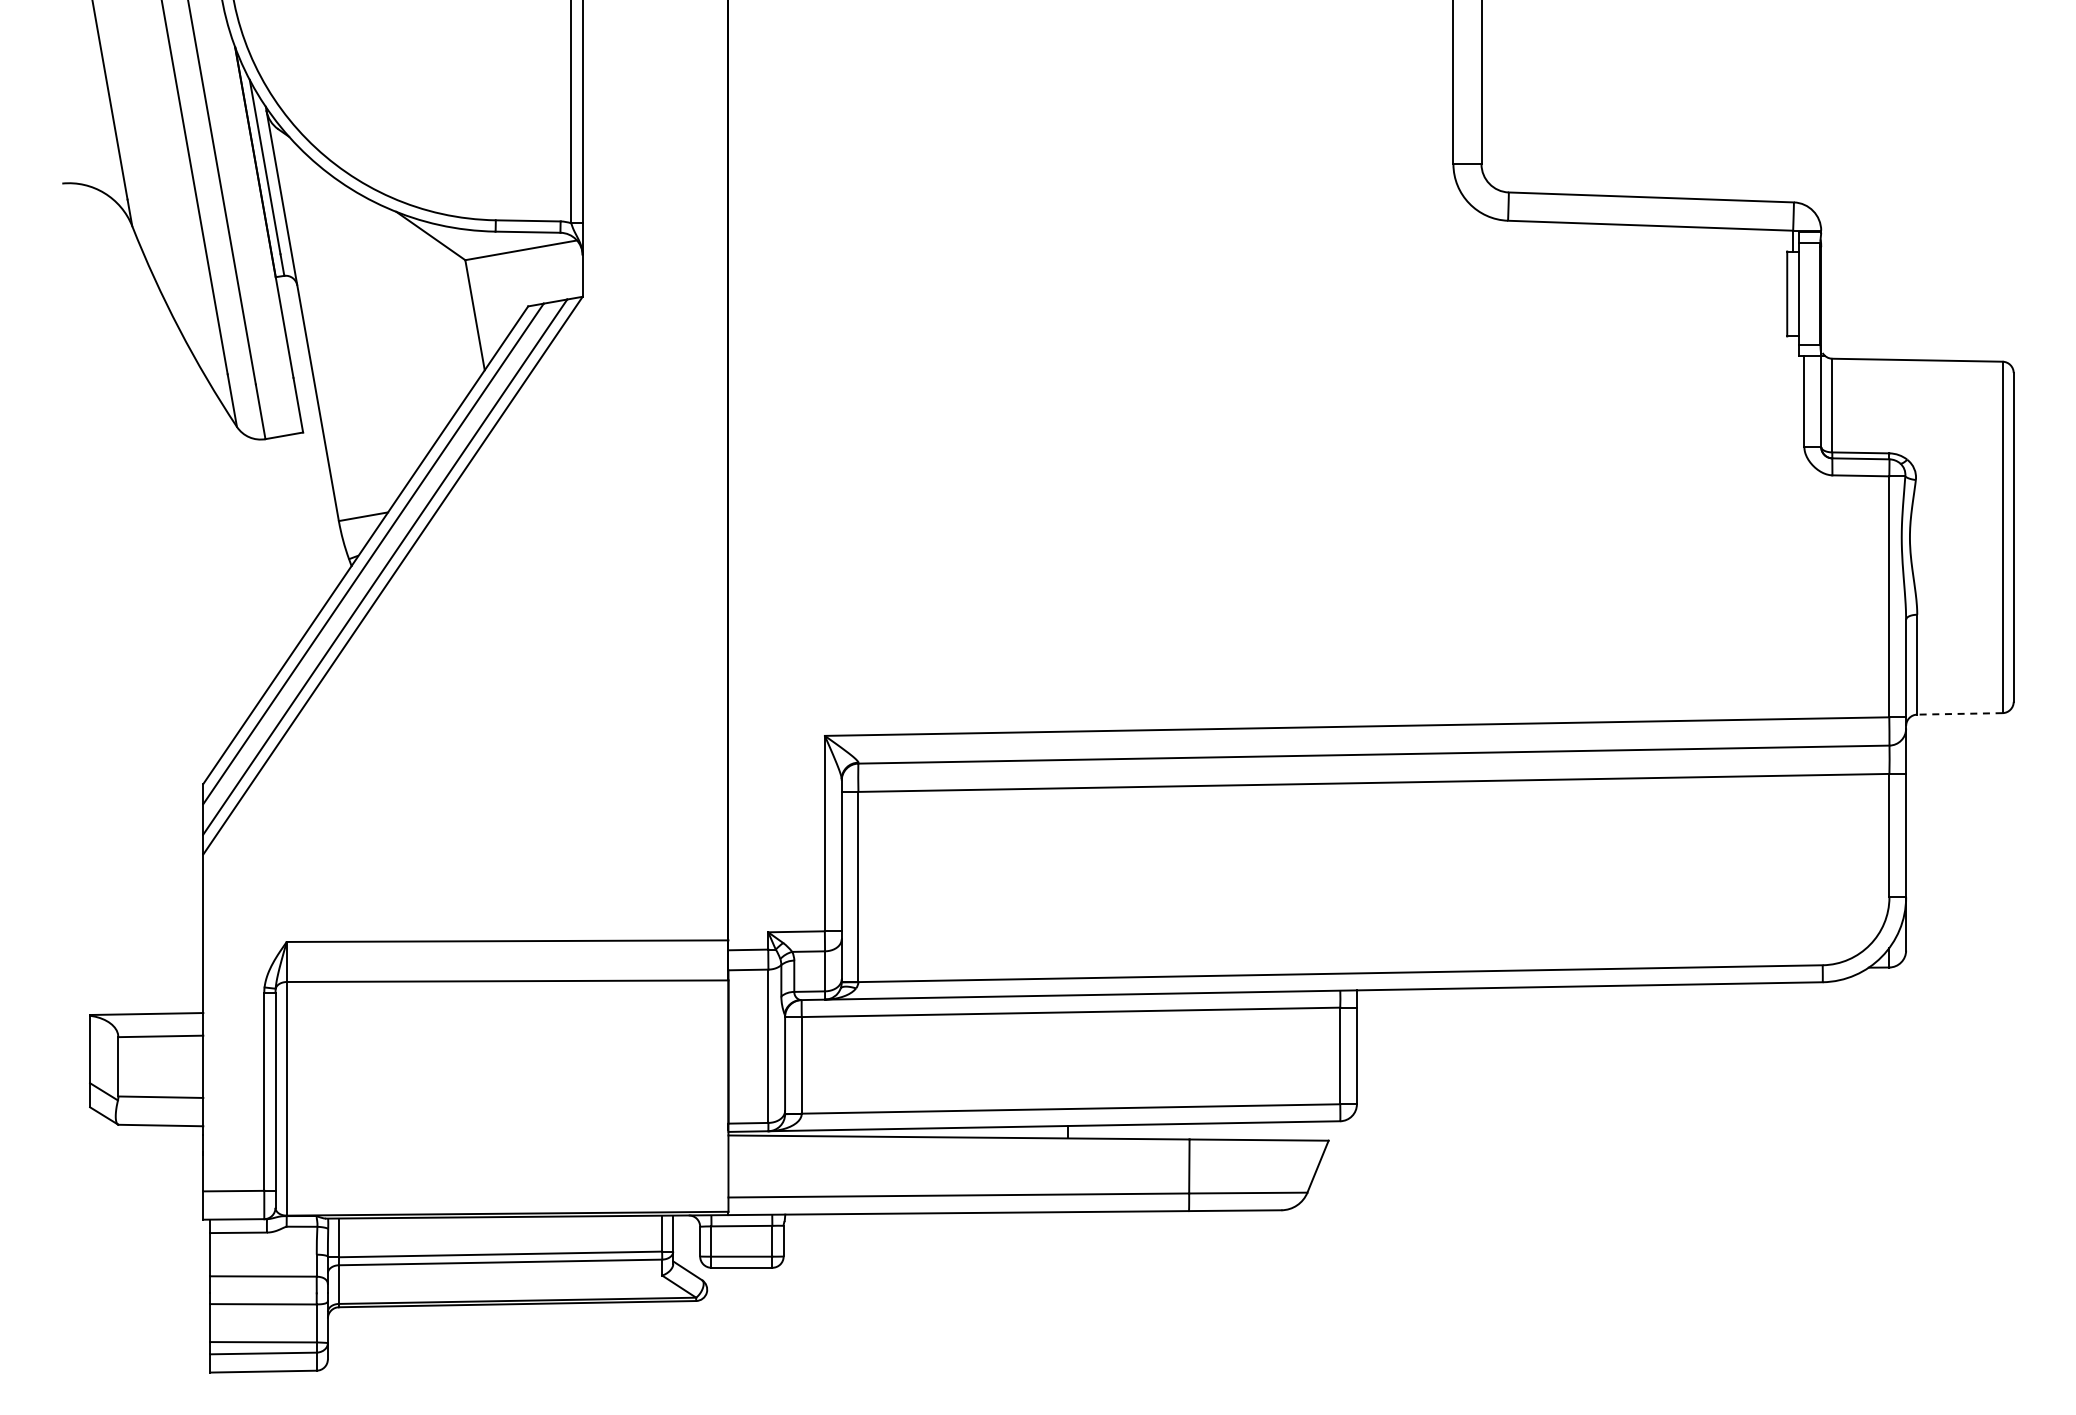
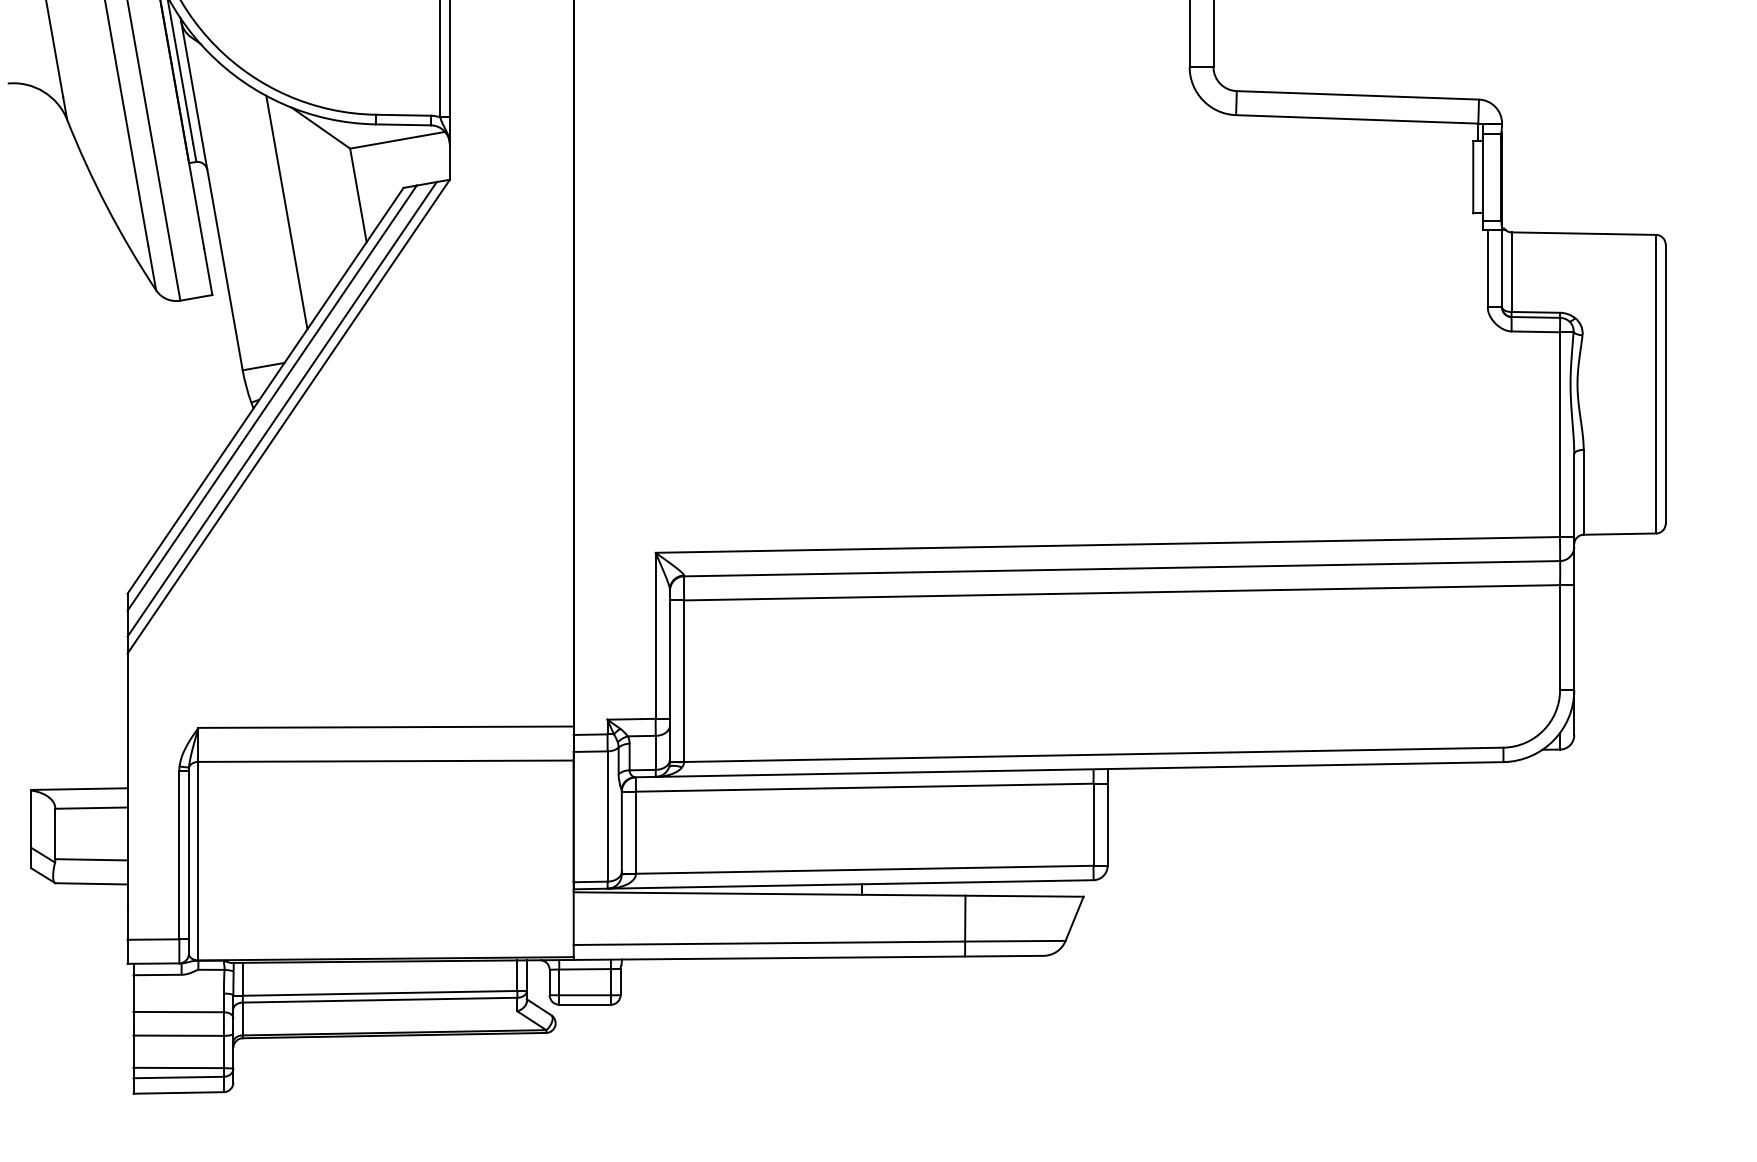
line: (390, 335) -> (286, 212), added
line: (1959, 713) -> (1619, 533), dashed -> solid

